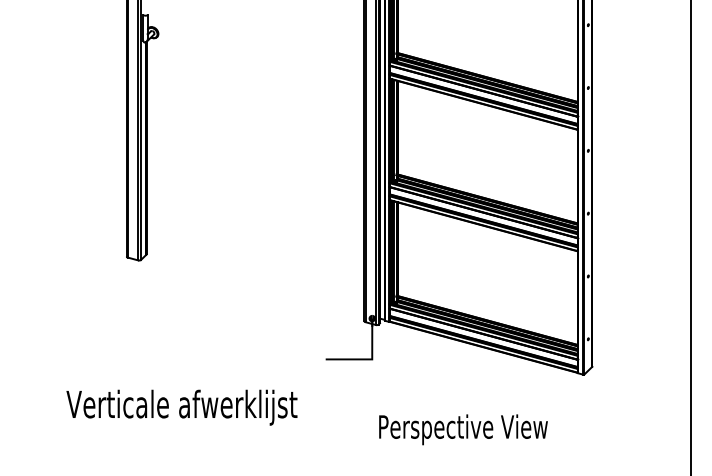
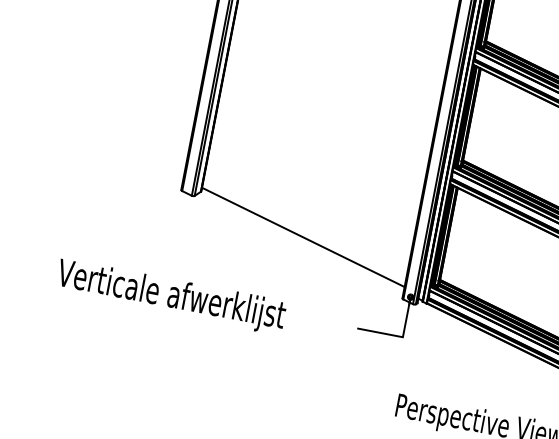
line: (255, 279) -> (303, 236), added
text: (181, 407) -> (170, 296), moved

